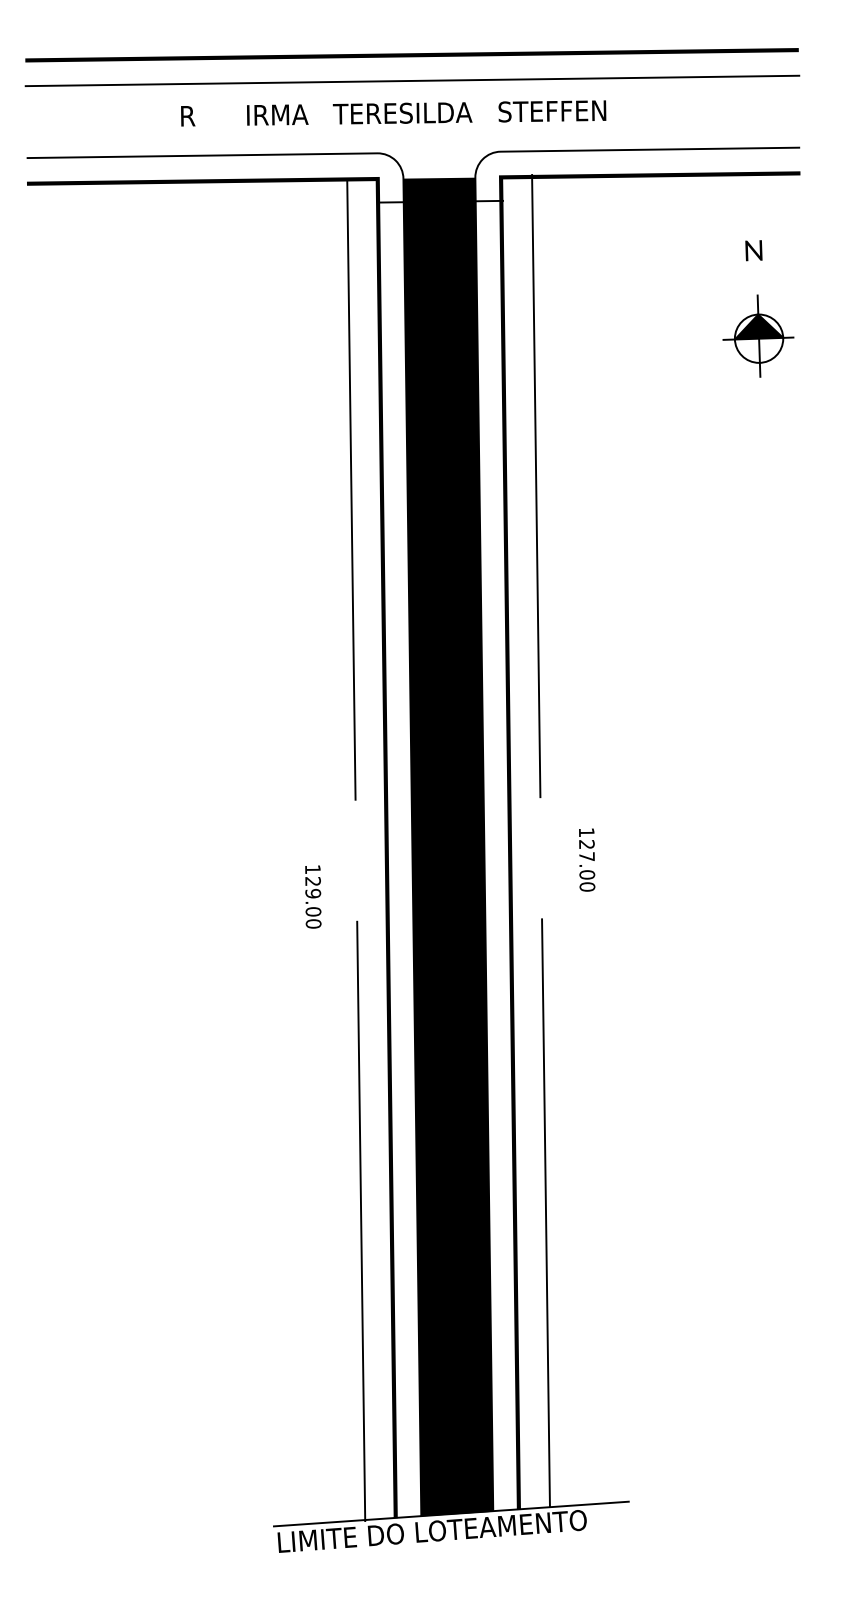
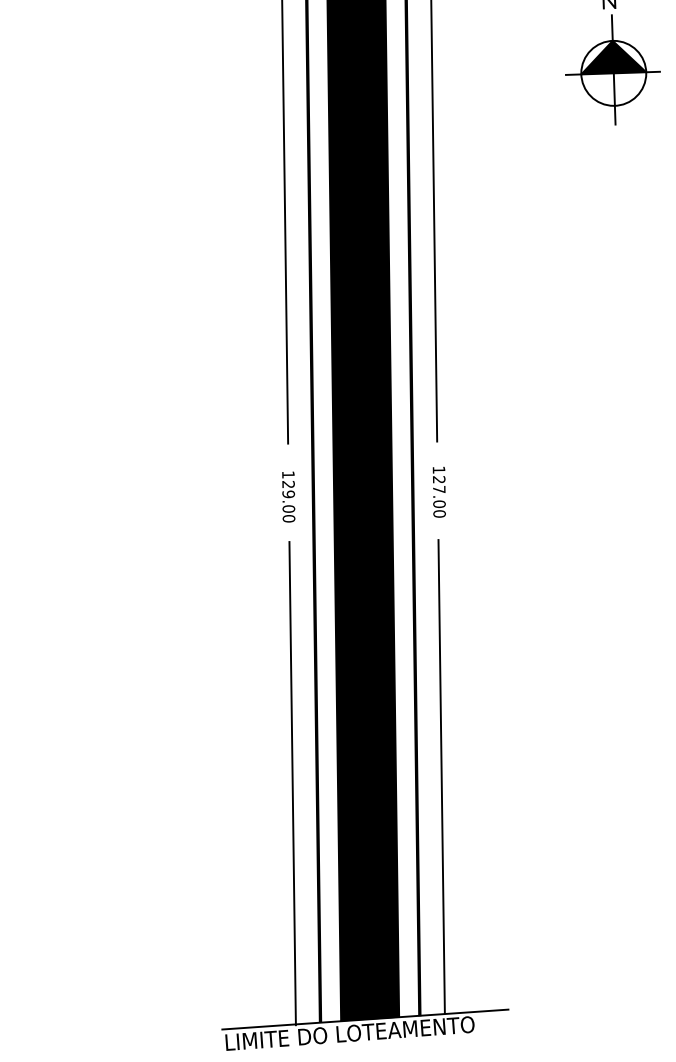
part: (758, 335) -> (613, 69), size x1.67
text: (587, 859) -> (439, 491), moved
text: (313, 896) -> (288, 496), moved

